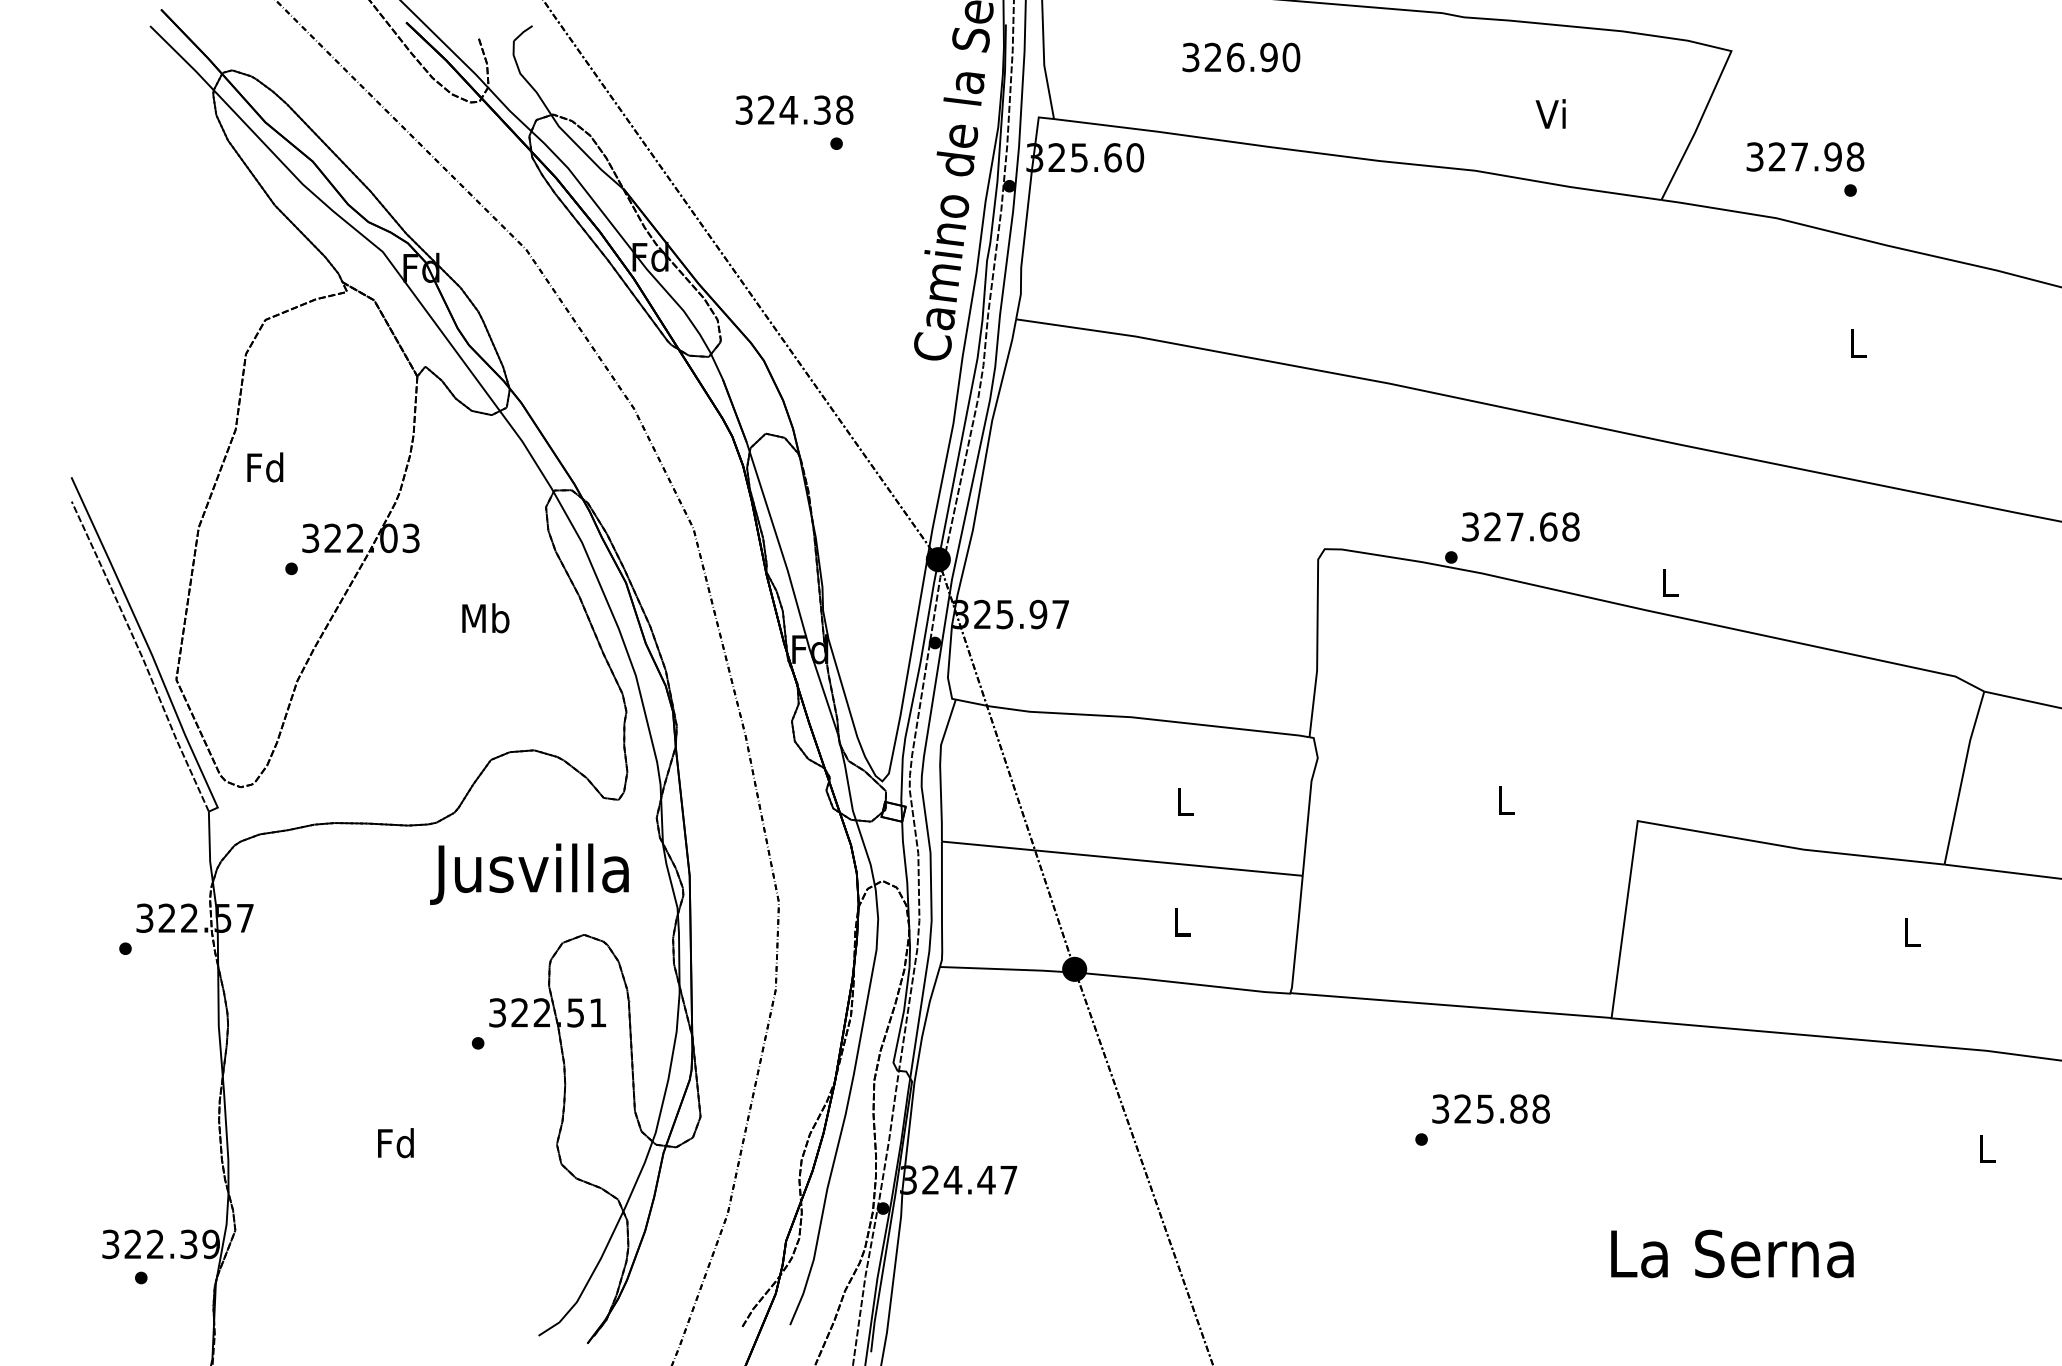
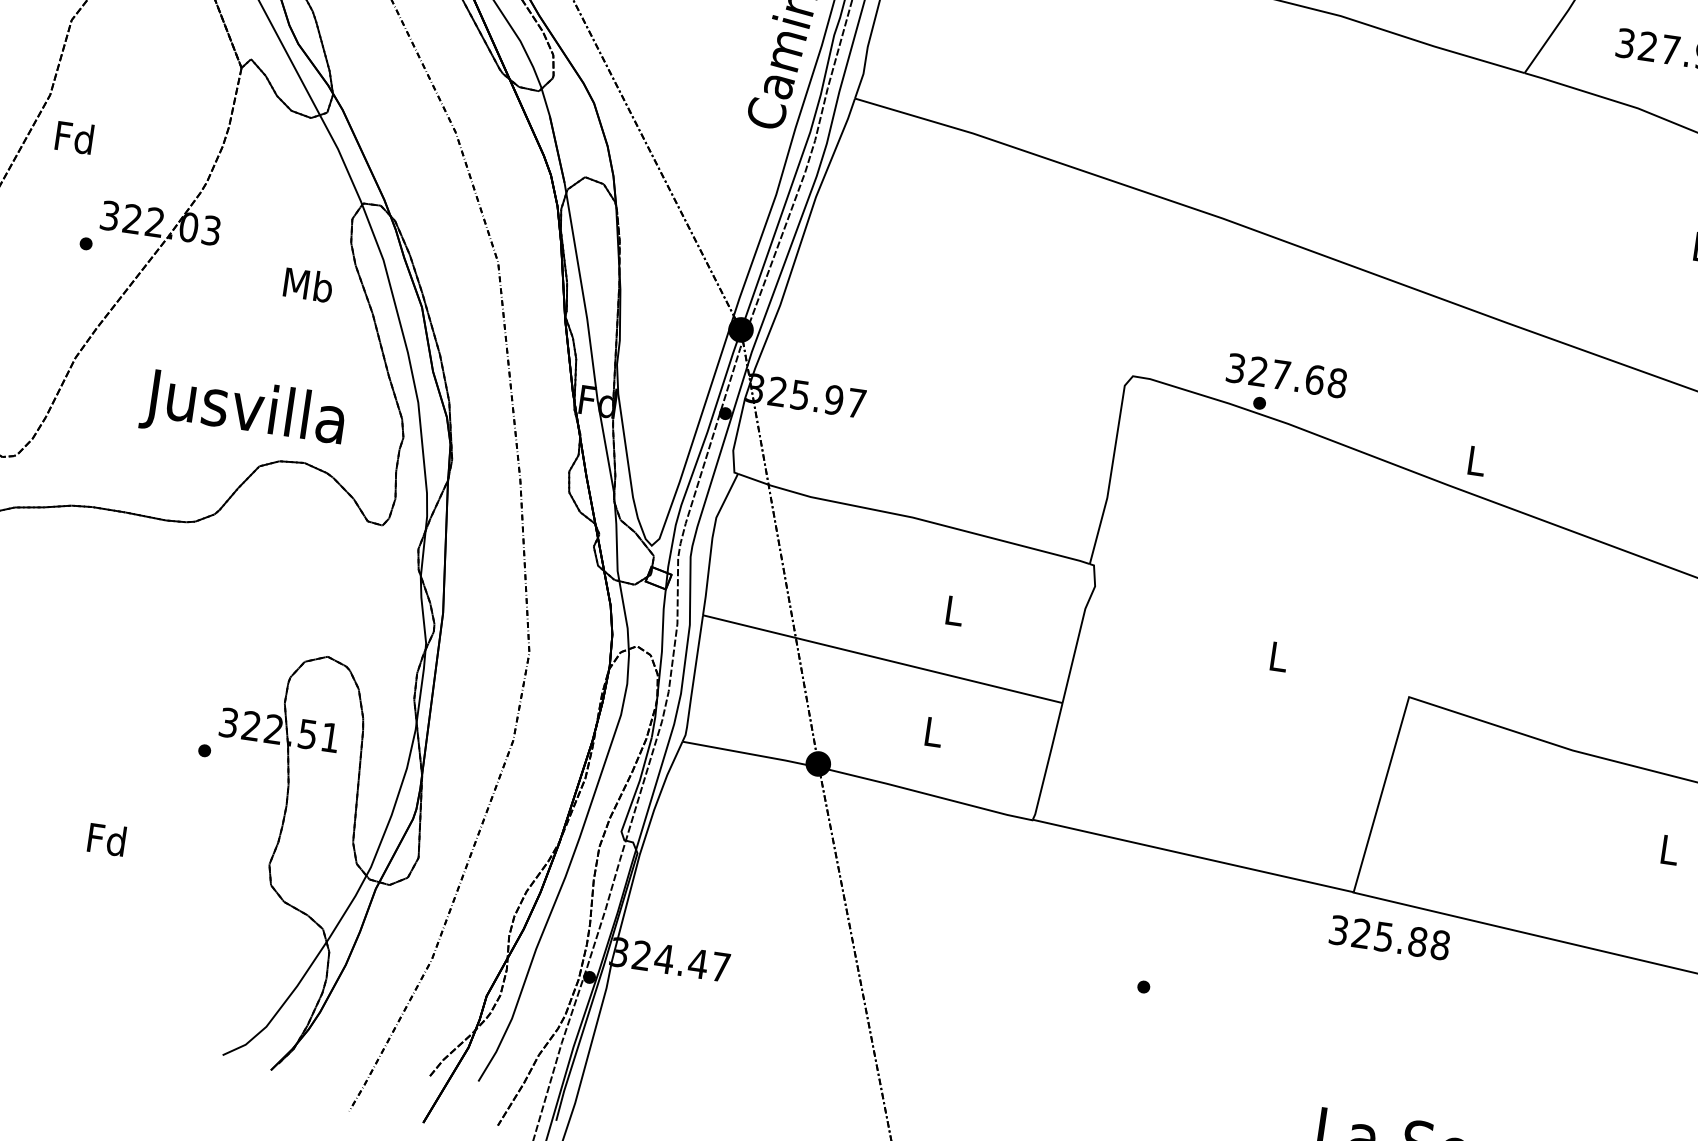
text: (1520, 526) -> (1286, 375), moved
text: (485, 618) -> (308, 285), moved
text: (529, 873) -> (243, 410), moved
text: (1490, 1108) -> (1389, 937), moved

